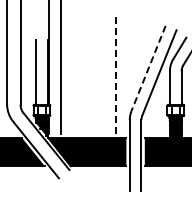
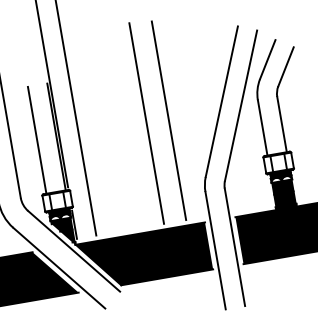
line: (148, 68) -> (221, 101), dashed -> solid
line: (102, 73) -> (147, 123), added
line: (115, 73) -> (168, 119), dashed -> solid

